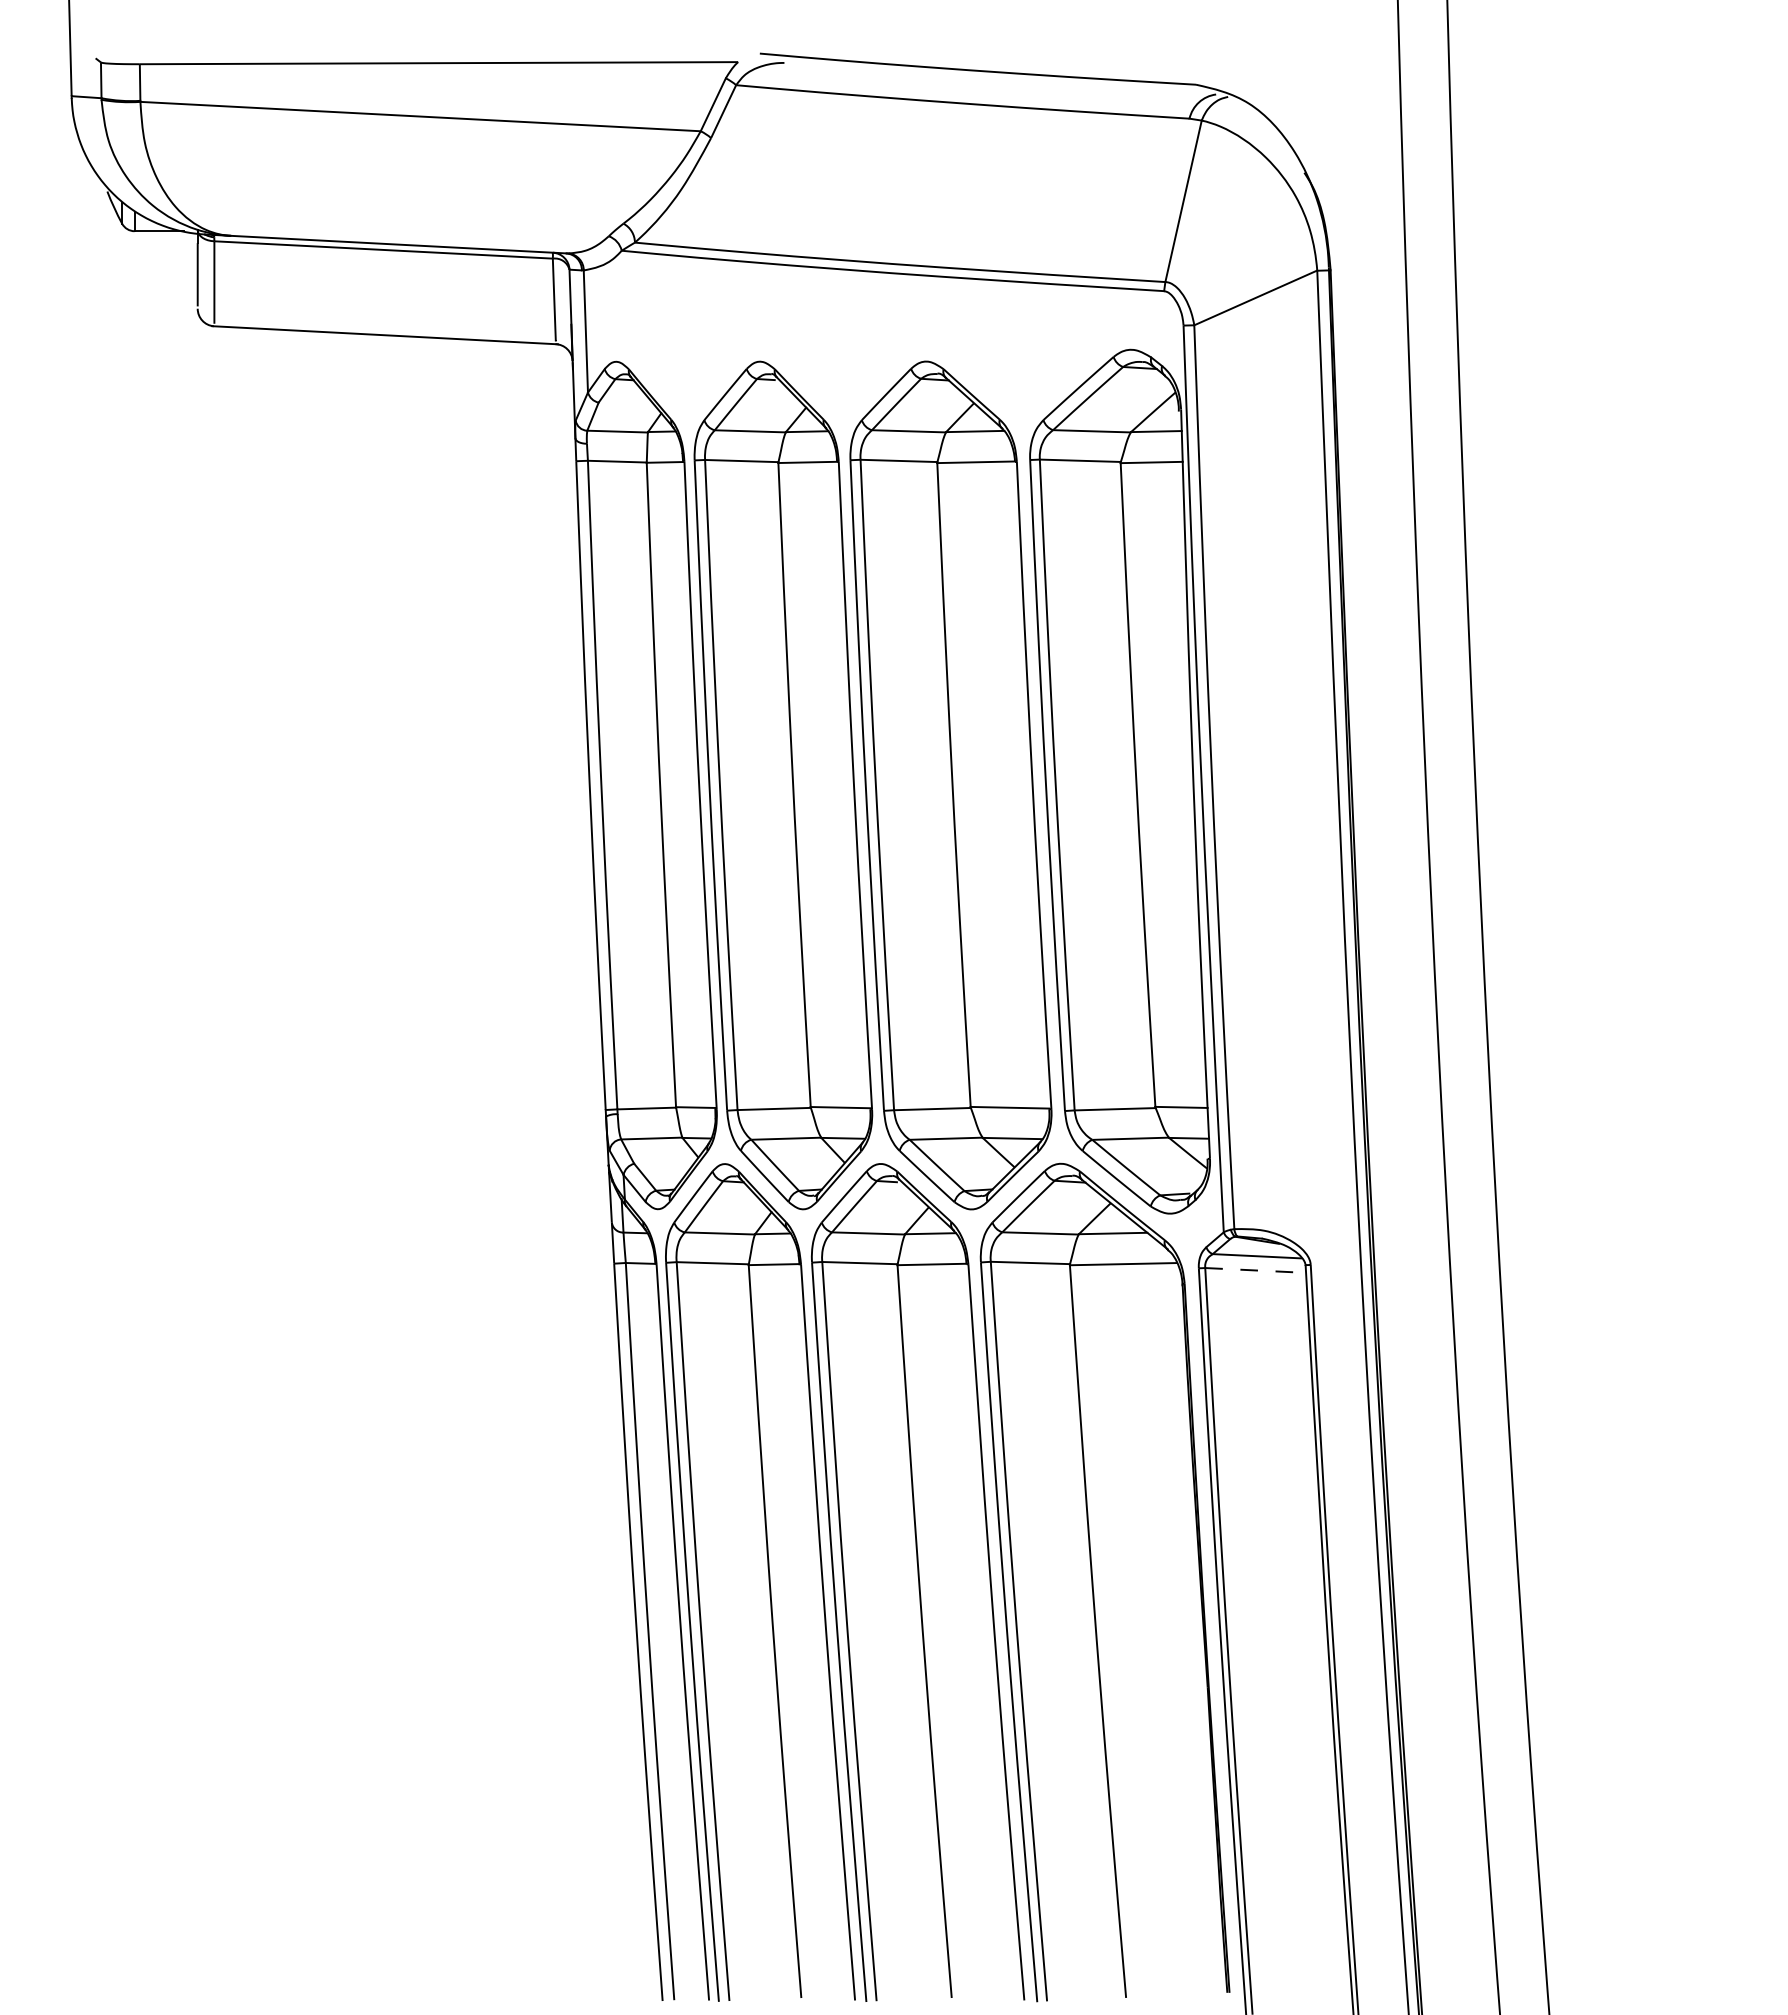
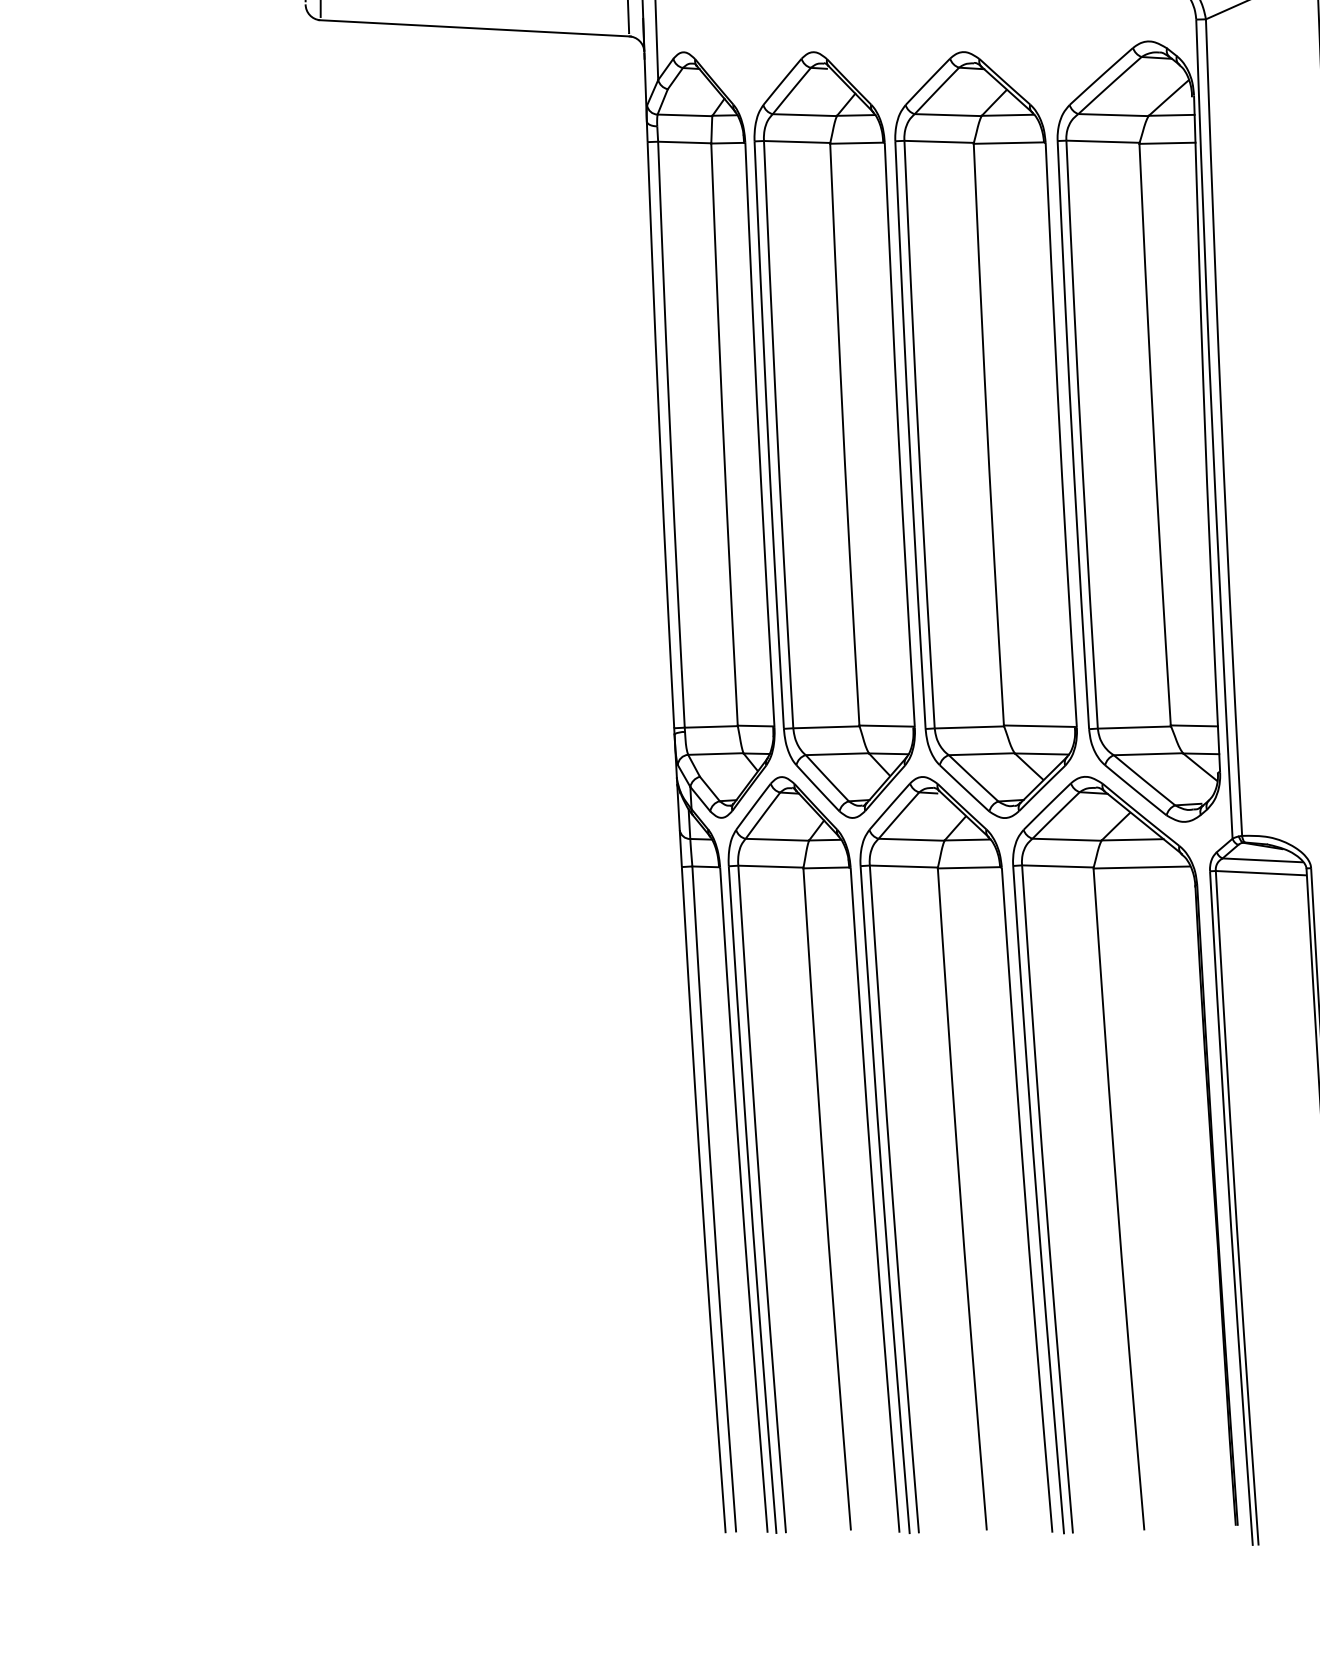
line: (1256, 1270) -> (1262, 873), dashed -> solid

